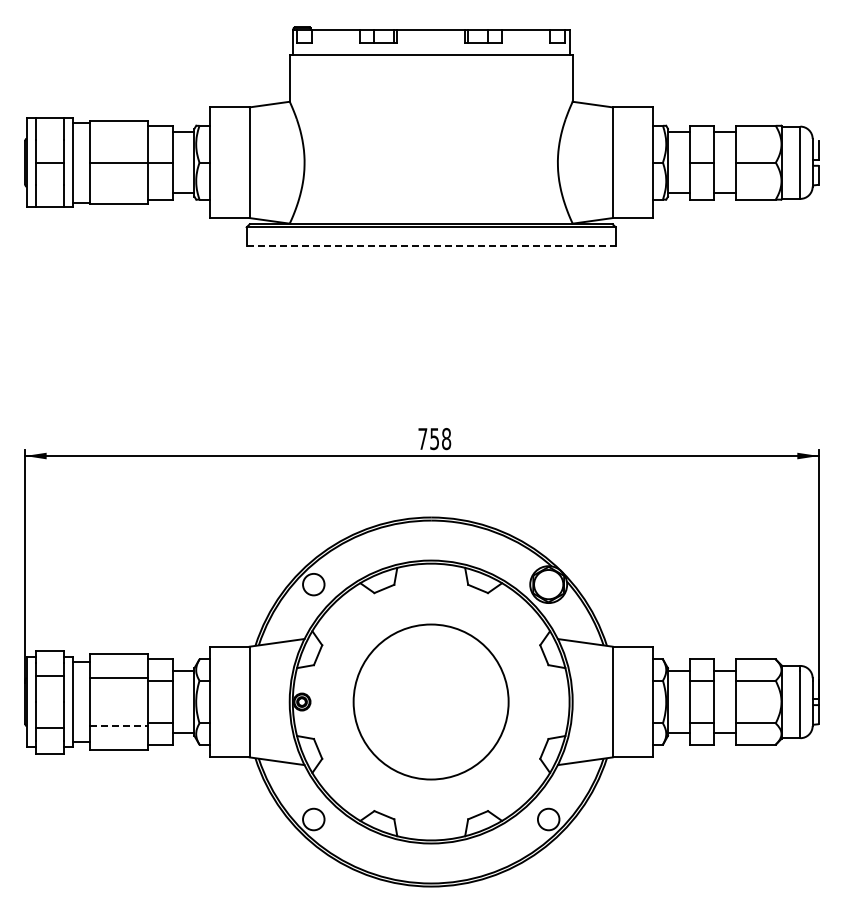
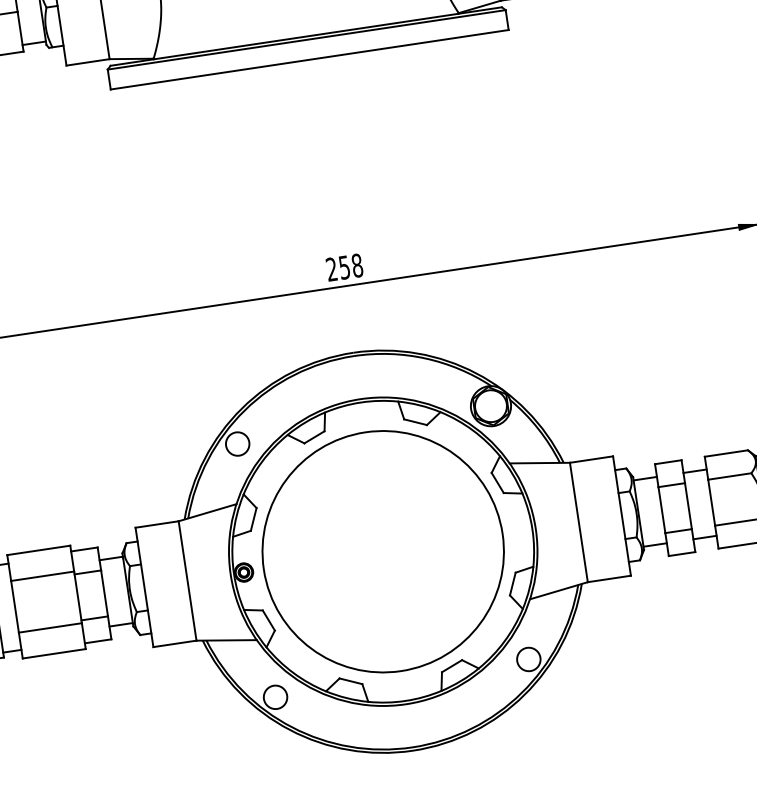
line: (431, 245) -> (309, 59), dashed -> solid
text: (422, 438) -> (331, 268), 758 -> 258
circle: (430, 701) -> (382, 551), size x1.43
line: (119, 726) -> (51, 628), dashed -> solid

